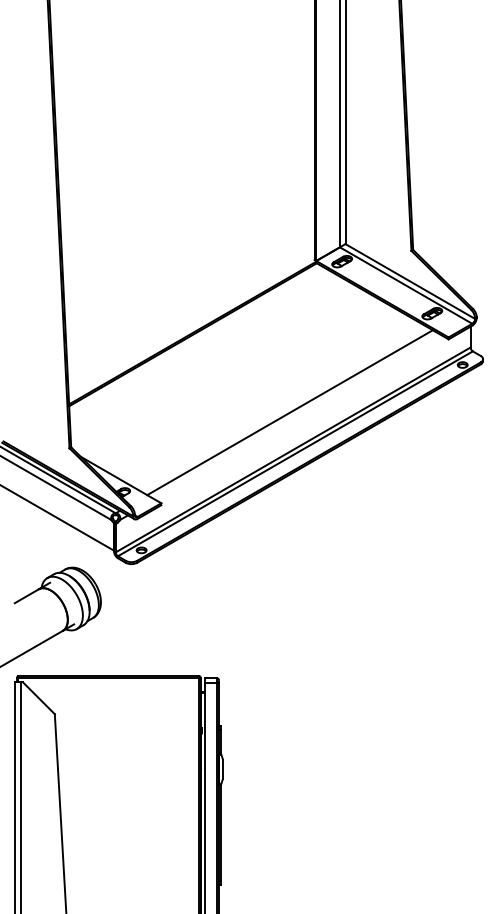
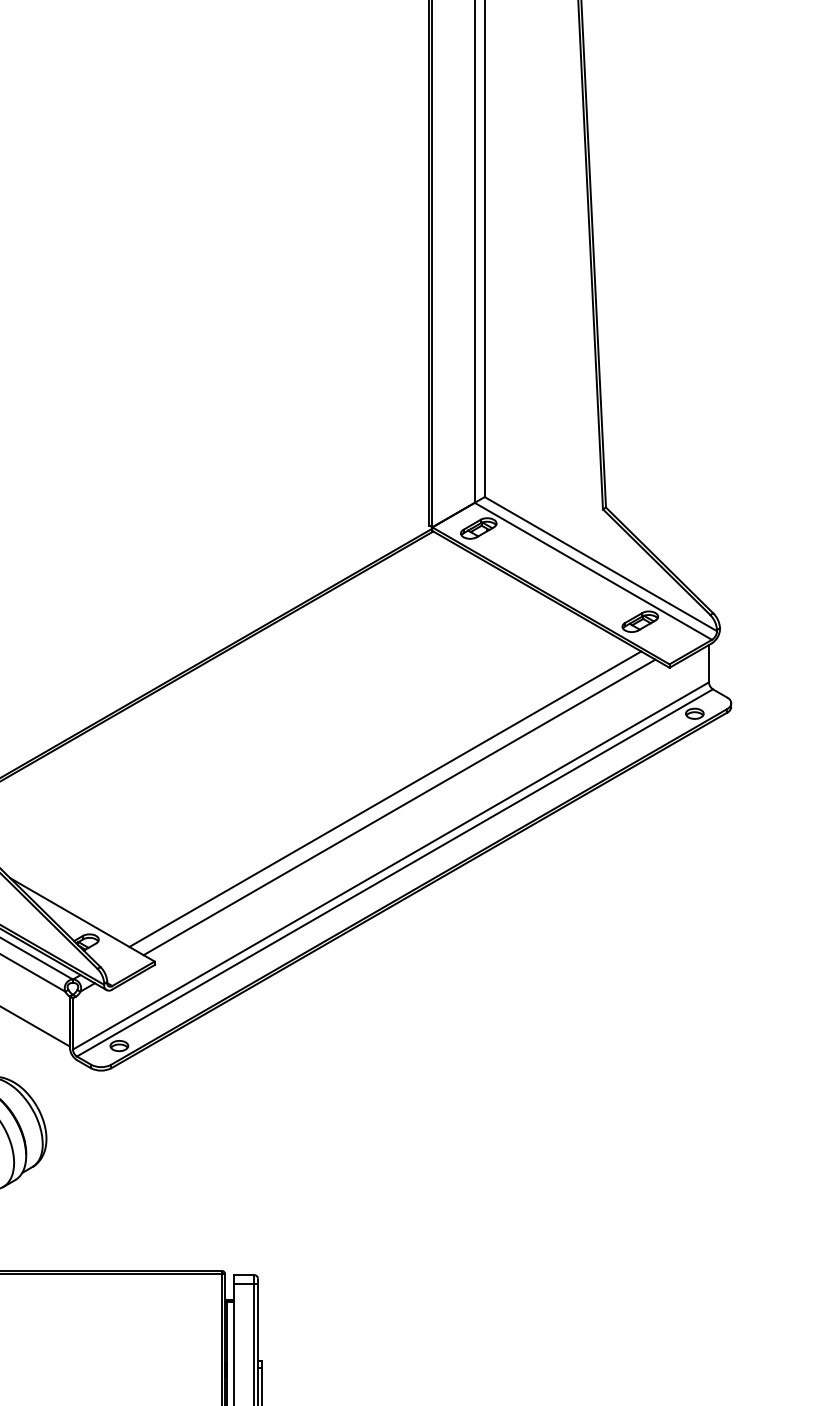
line: (297, 416) -> (398, 806), added

